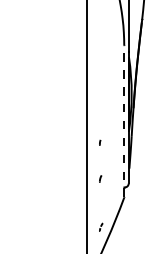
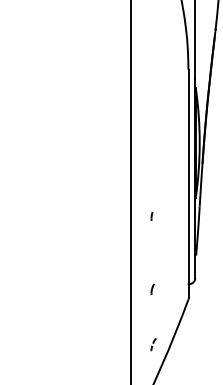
line: (124, 121) -> (188, 184), dashed -> solid
part: (100, 178) -> (152, 288), moved

